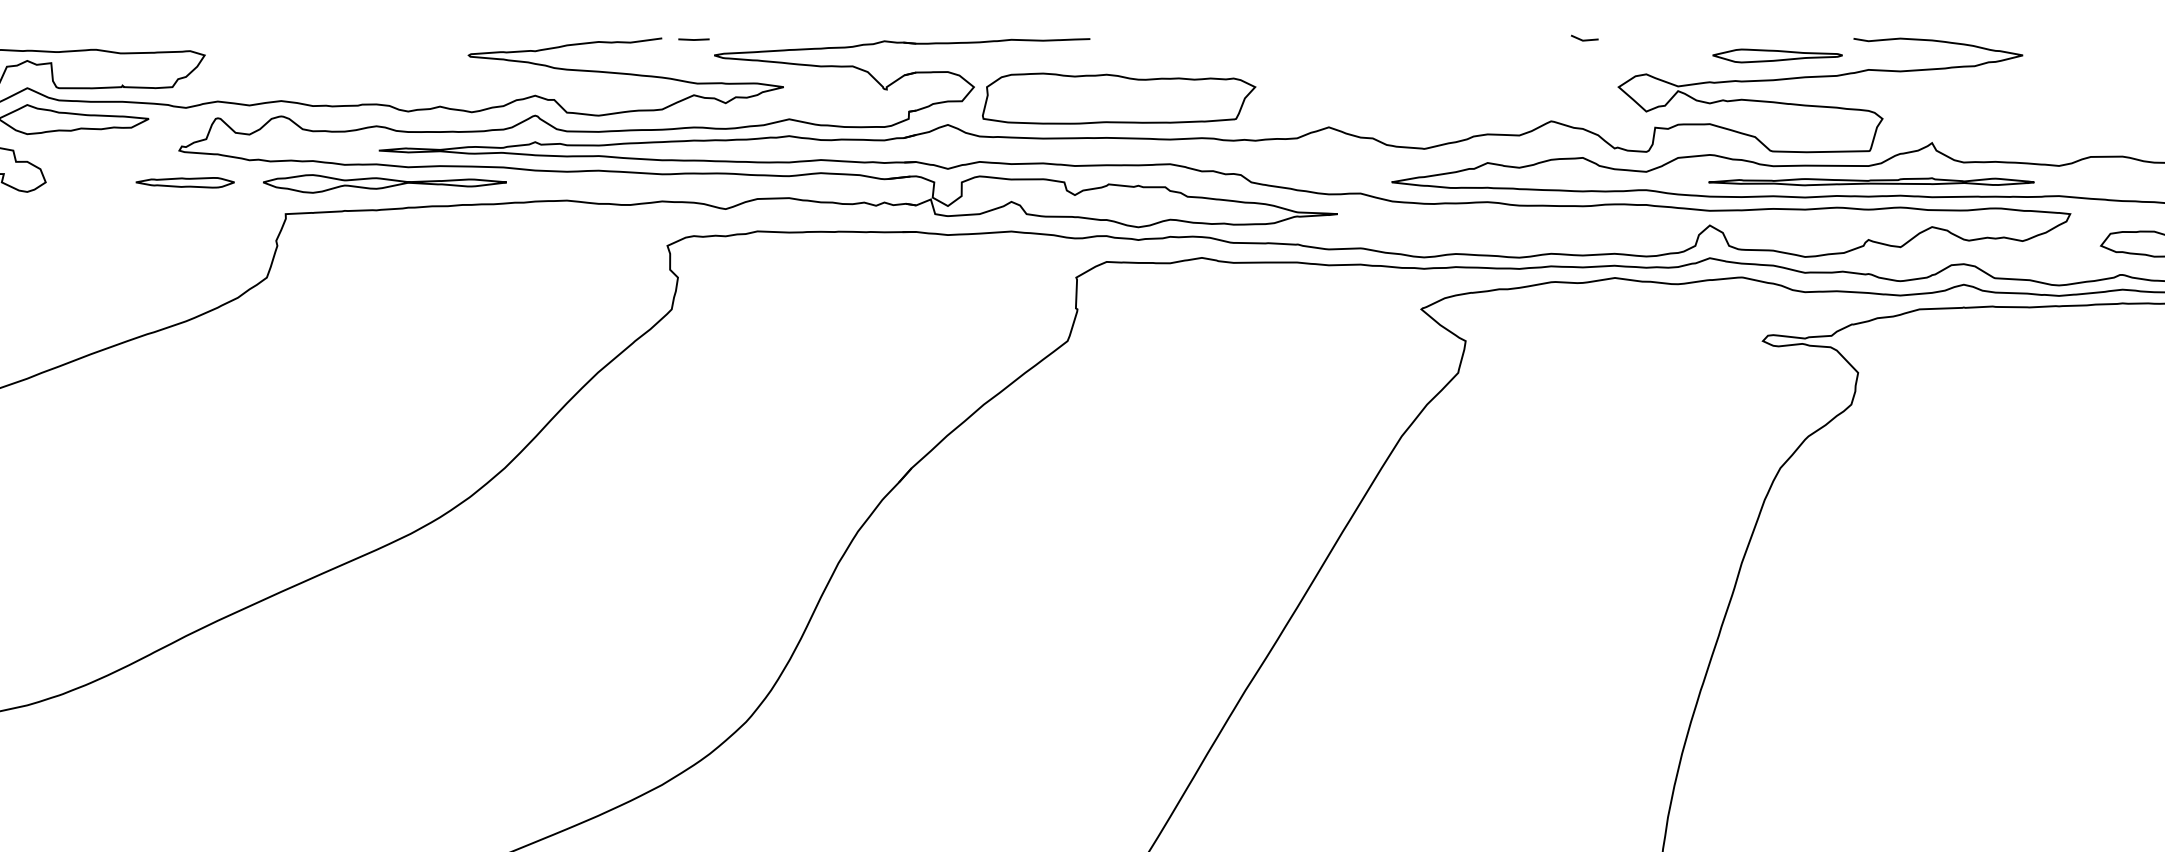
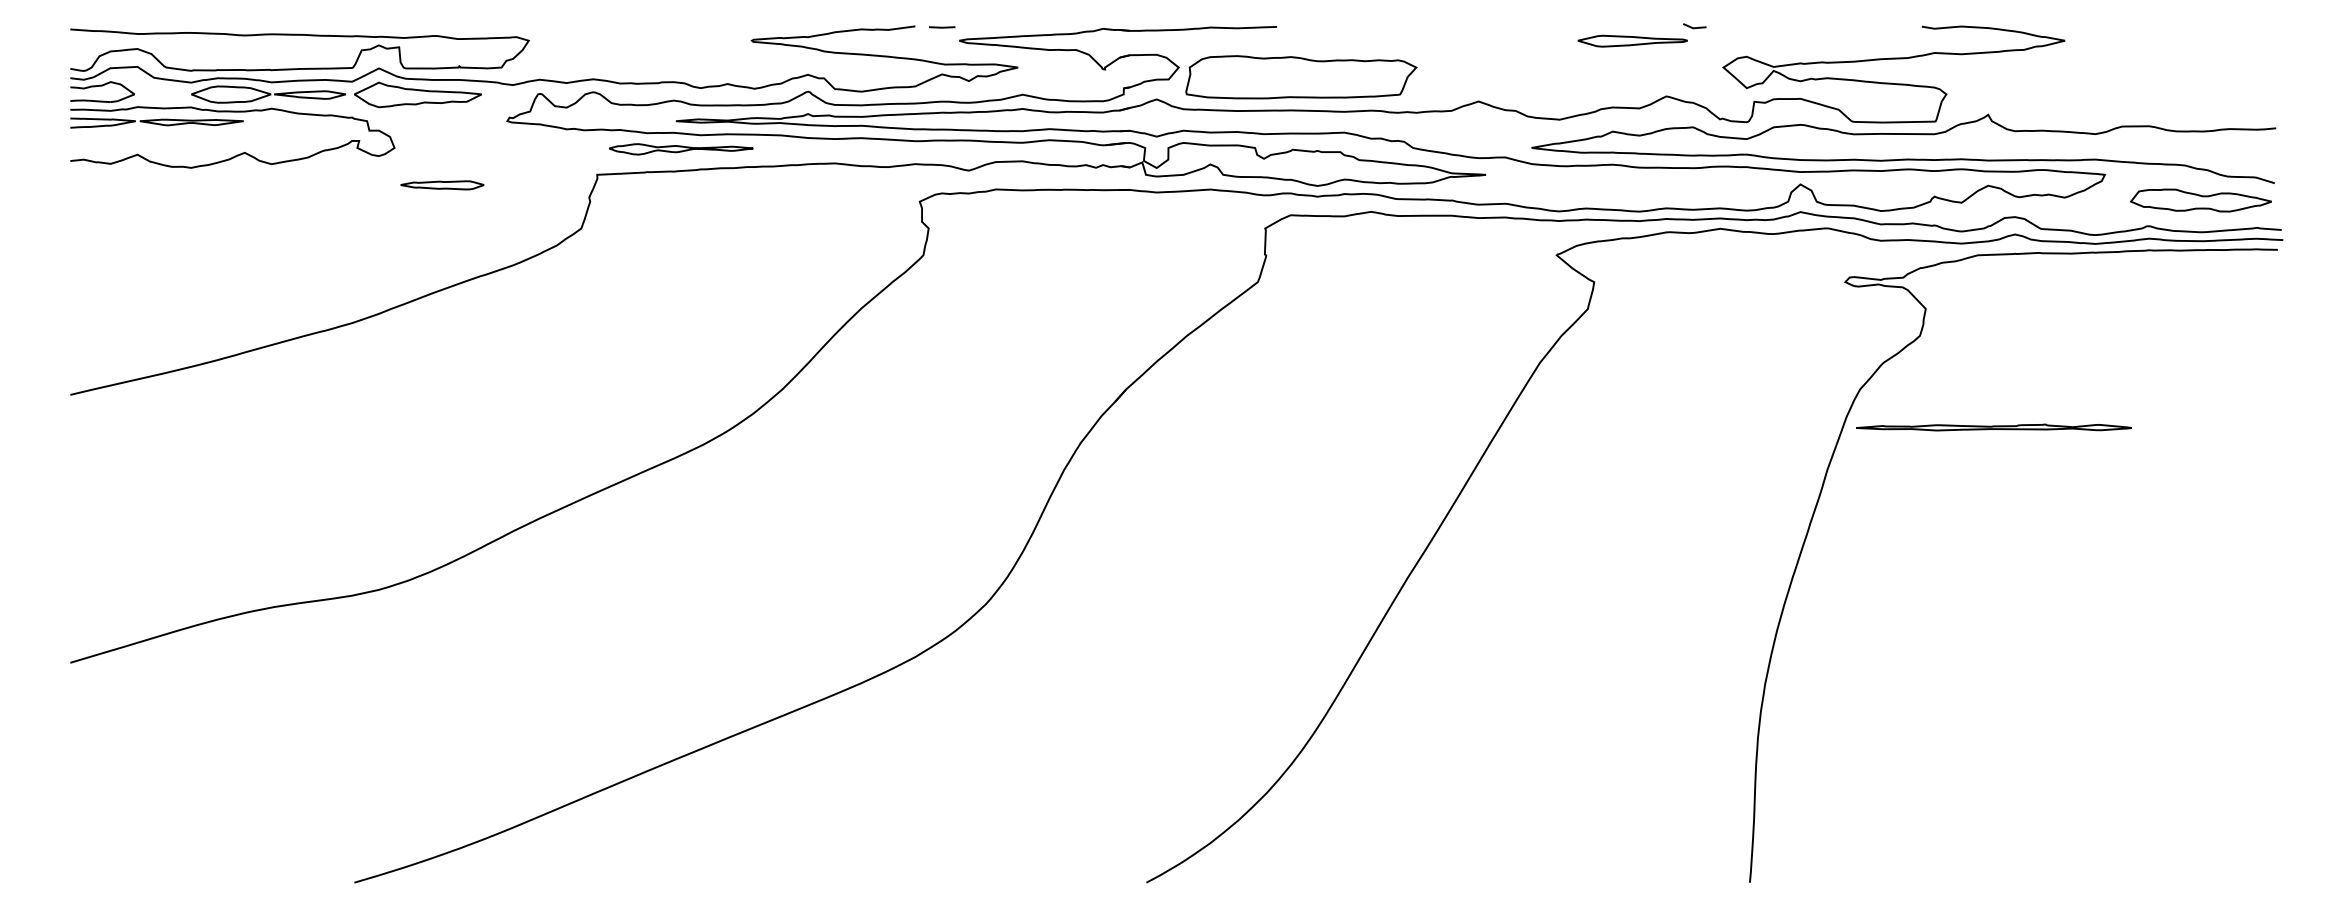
part: (1777, 55) -> (1632, 40), moved
part: (1870, 181) -> (1993, 427), moved
part: (185, 182) -> (442, 185), moved
part: (385, 184) -> (681, 149), size x0.7

